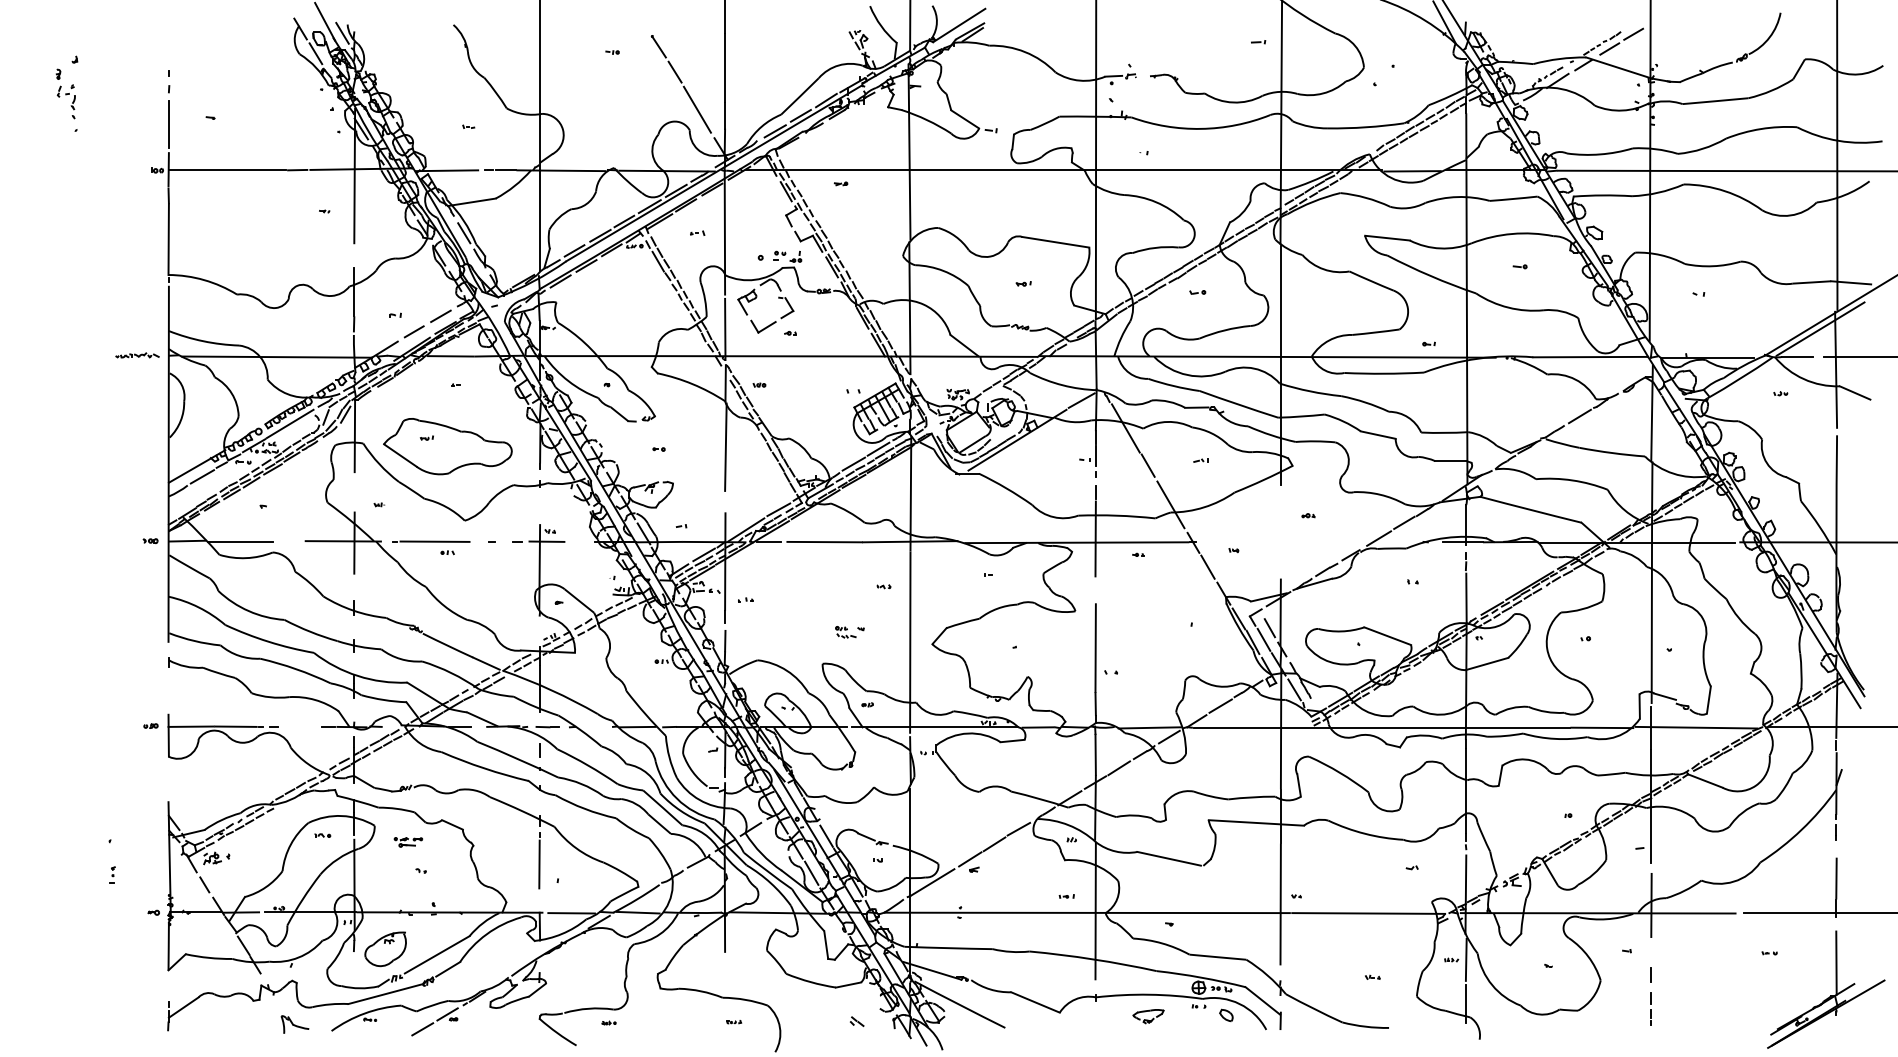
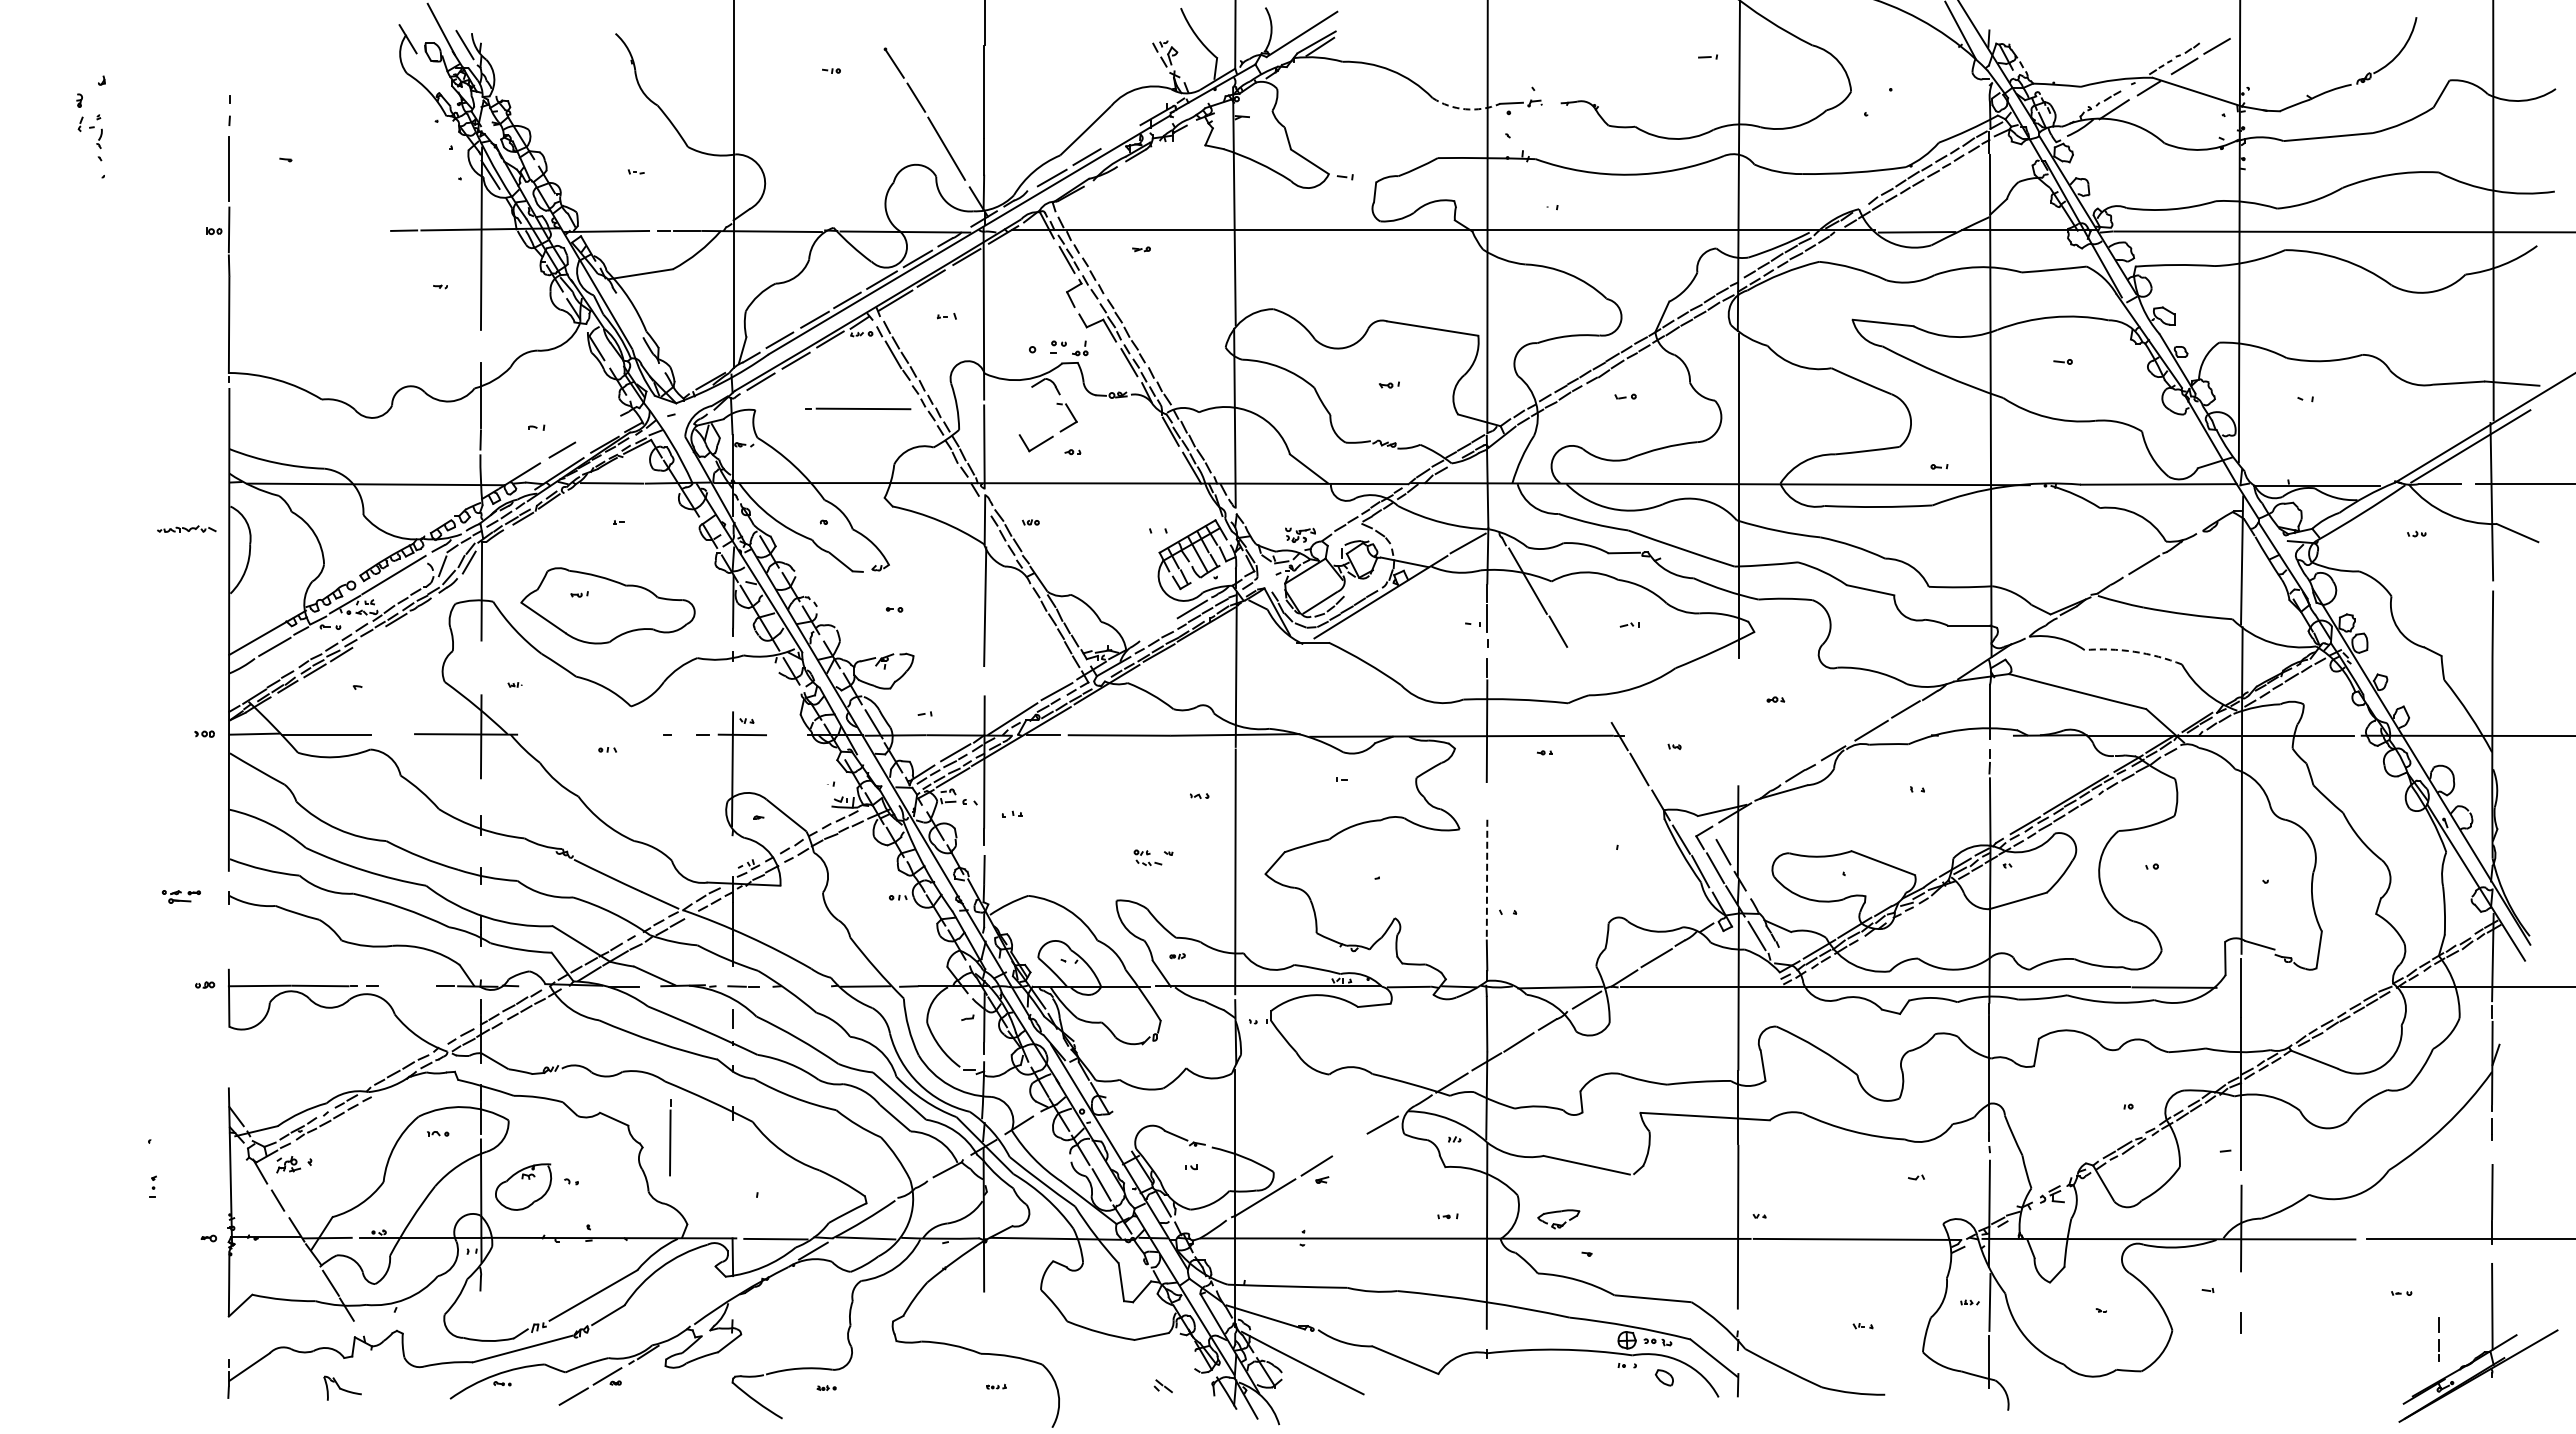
line: (315, 53) -> (428, 72), removed
arc: (1079, 80) -> (1465, 109), solid -> dashed
line: (826, 100) -> (1121, 136), removed
line: (227, 169) -> (308, 230), removed
line: (463, 232) -> (629, 315), removed
part: (747, 301) -> (1014, 409), removed
line: (440, 315) -> (598, 428), removed
part: (137, 354) -> (186, 528), moved
line: (853, 464) -> (1158, 629), removed
line: (272, 469) -> (370, 636), removed
arc: (1572, 480) -> (2134, 651), solid -> dashed
line: (1170, 504) -> (1588, 684), removed
line: (431, 541) -> (858, 408), moved
line: (1462, 542) -> (1985, 735), removed
line: (1096, 648) -> (1487, 879), solid -> dashed
line: (1695, 727) -> (2301, 987), removed
line: (826, 836) -> (1121, 1134), removed
part: (407, 842) -> (180, 896), moved
line: (994, 844) -> (1349, 1145), removed
line: (539, 860) -> (670, 1137), moved
part: (385, 948) -> (523, 1186), moved
line: (1650, 1009) -> (2438, 1339), moved
part: (1148, 1016) -> (1558, 1219), moved
part: (295, 1024) -> (342, 1387), moved

